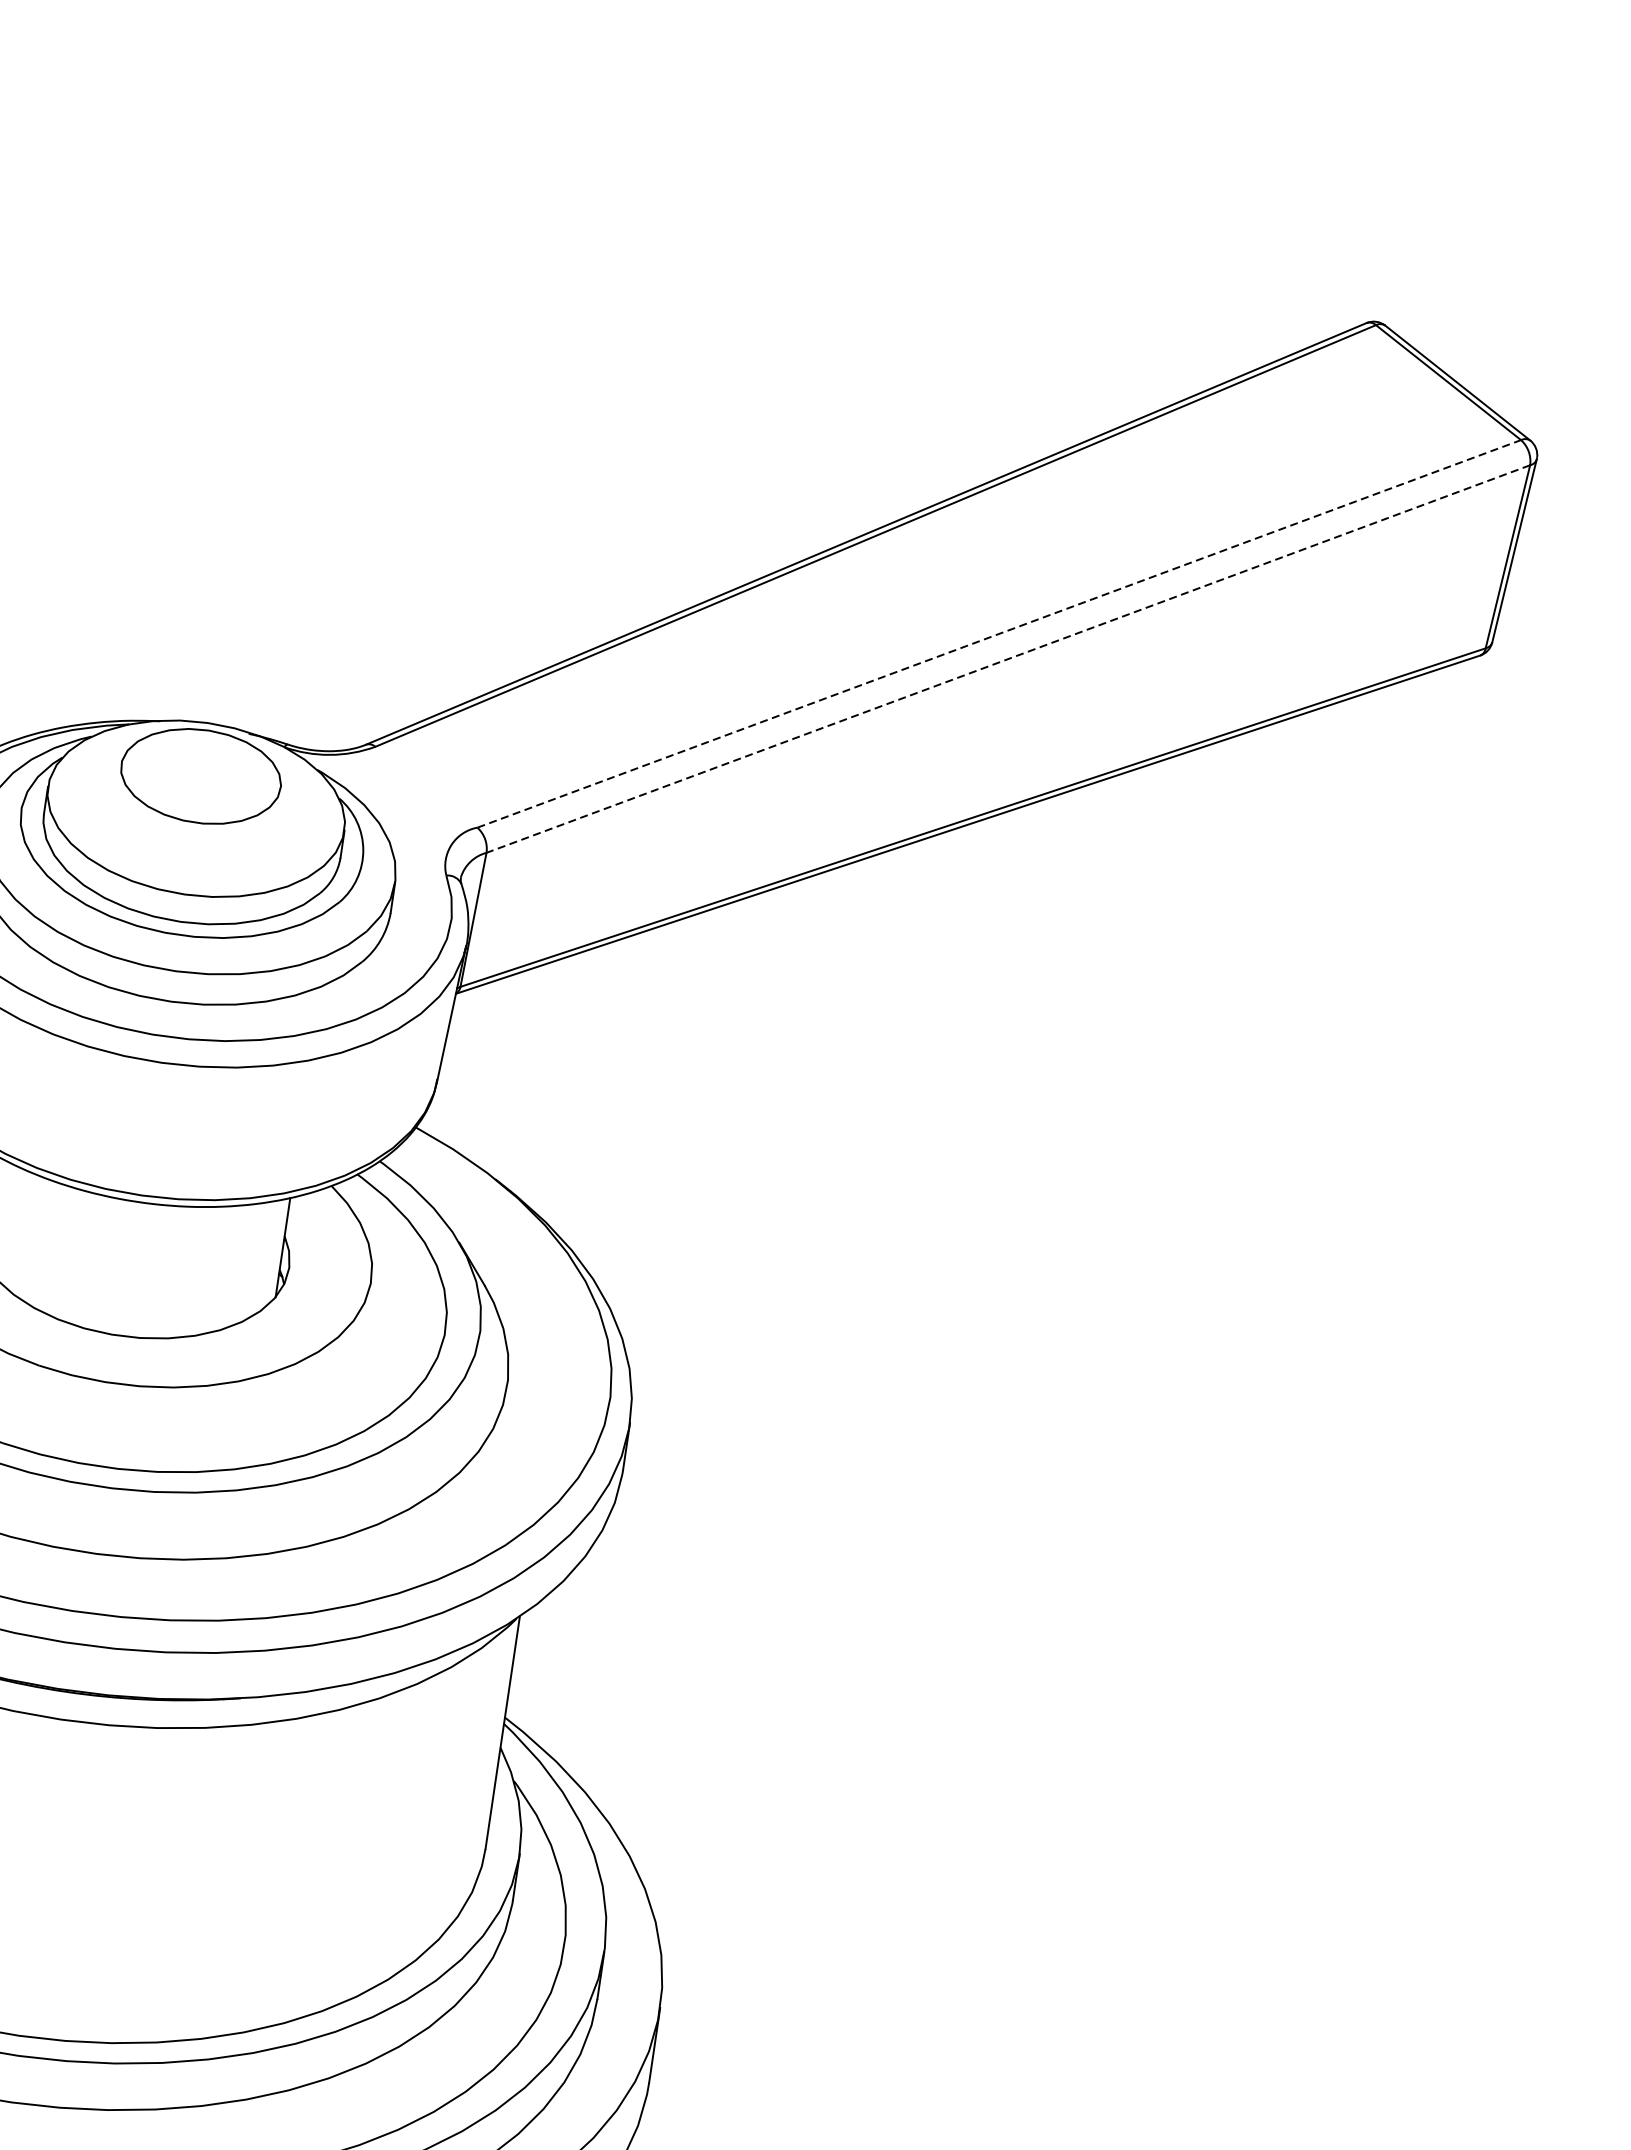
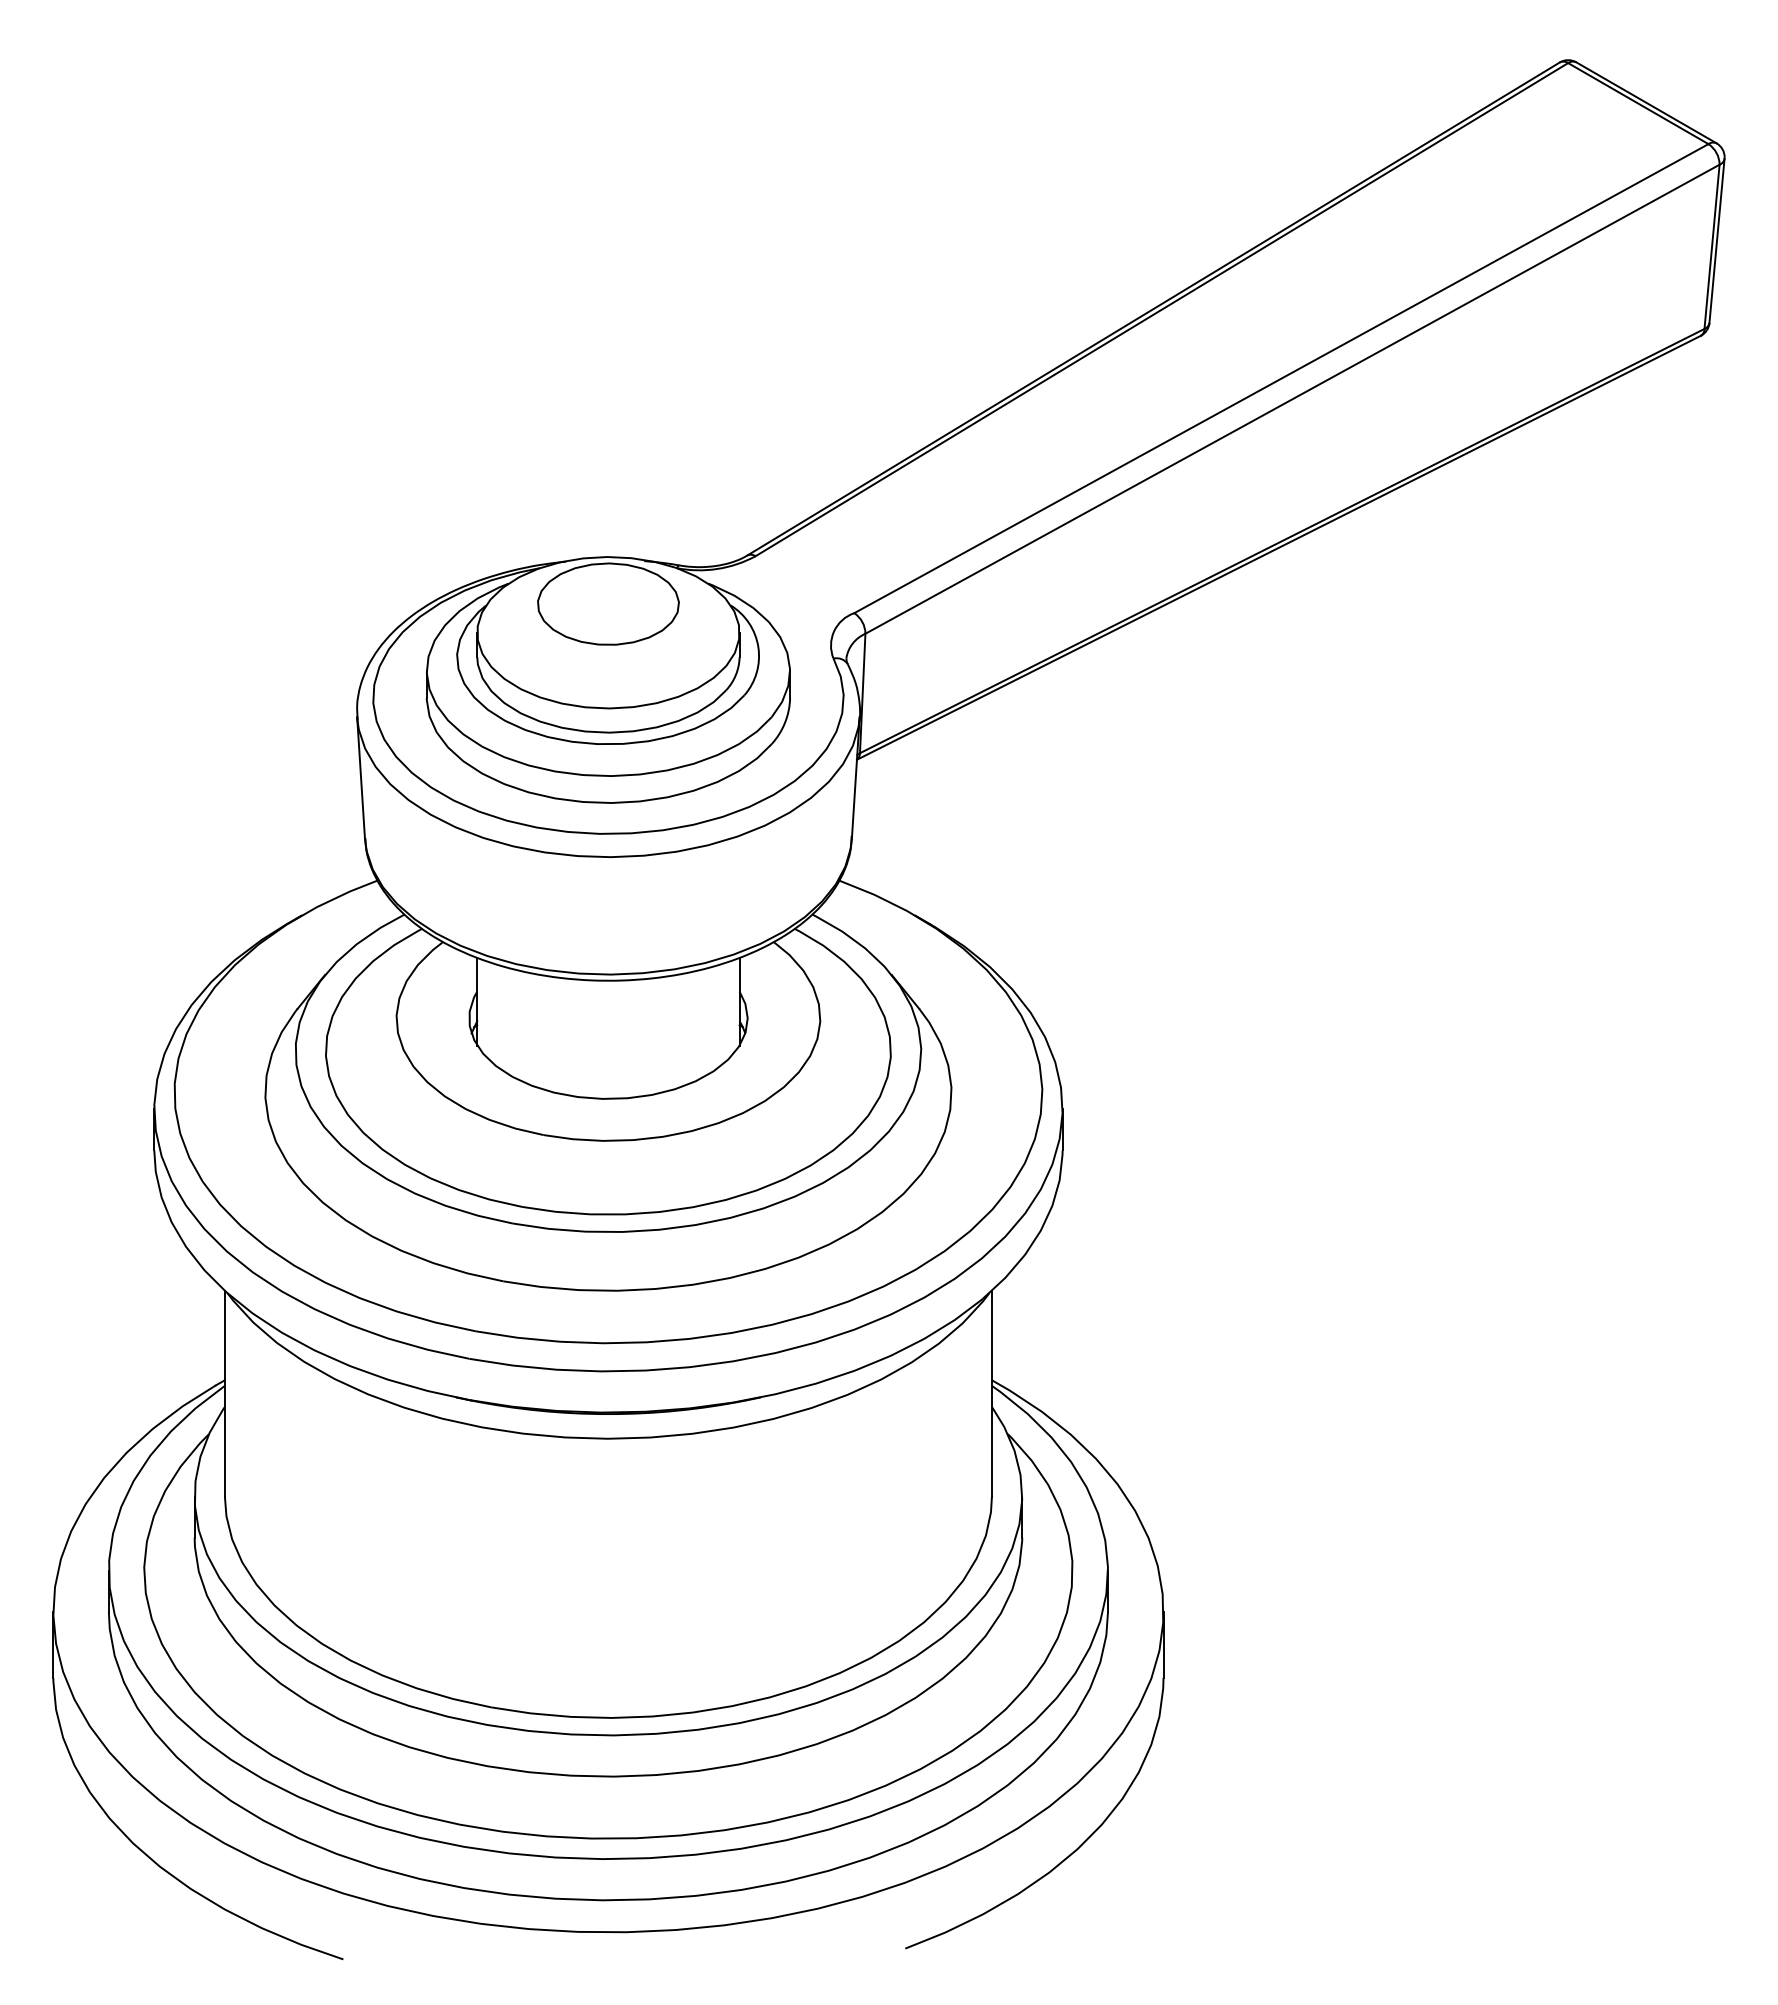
line: (999, 633) -> (1281, 378), dashed -> solid
line: (1008, 659) -> (1292, 399), dashed -> solid

